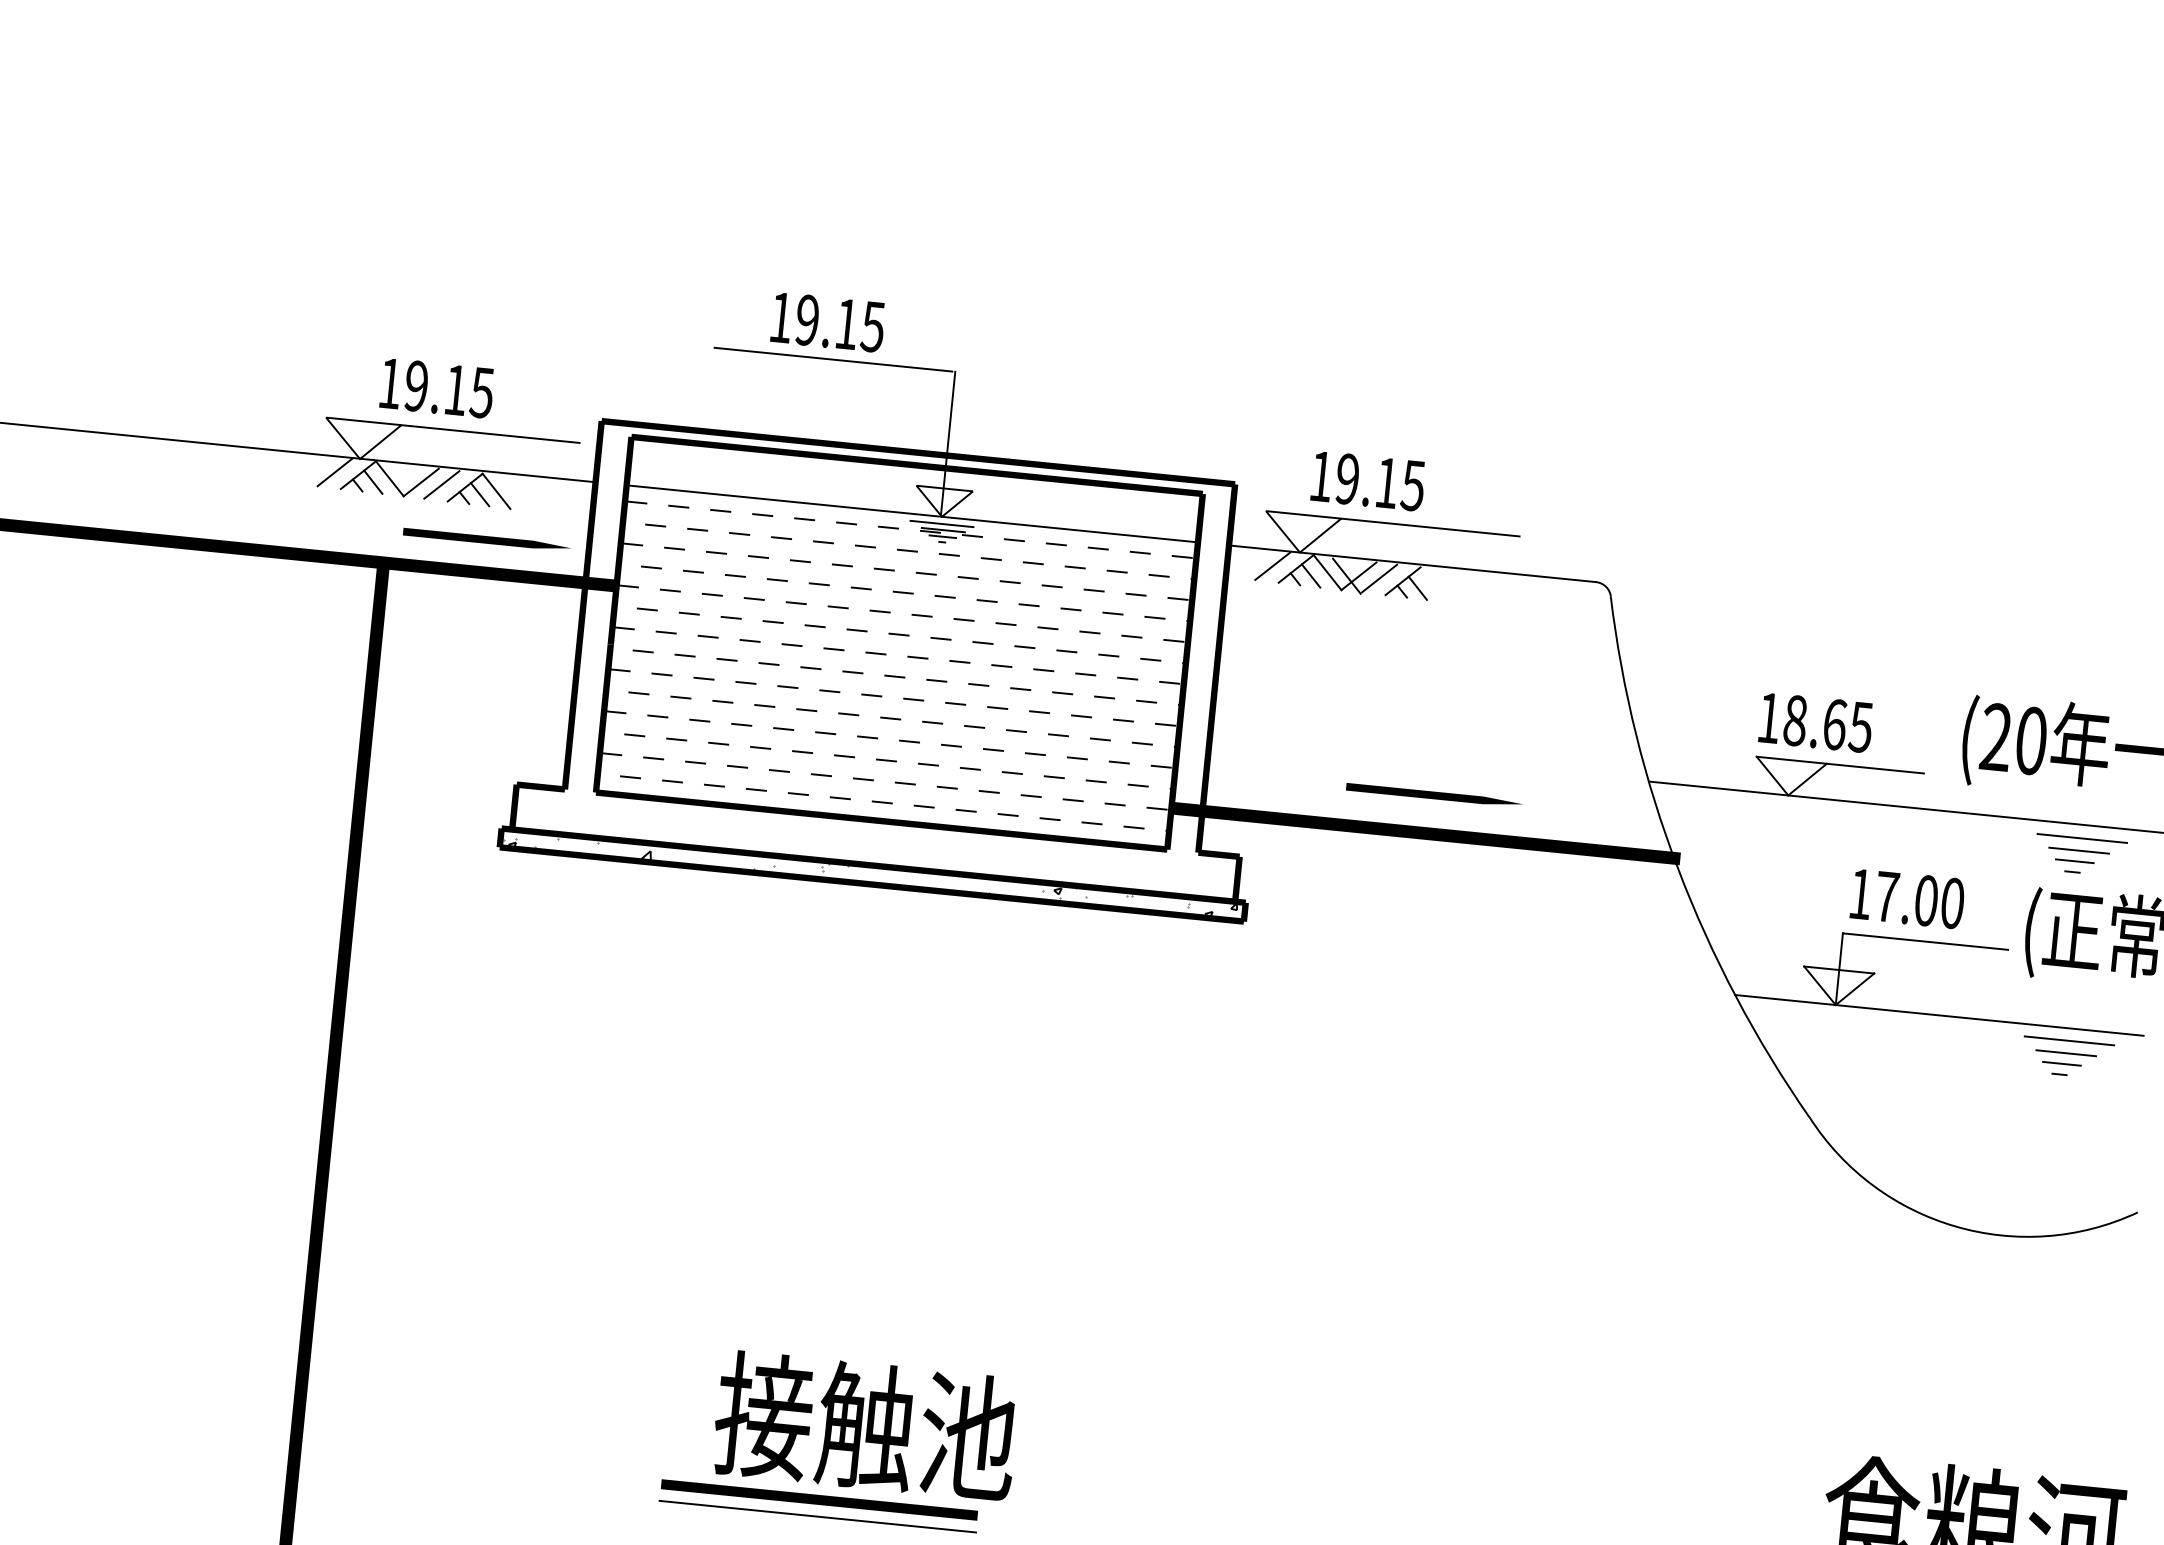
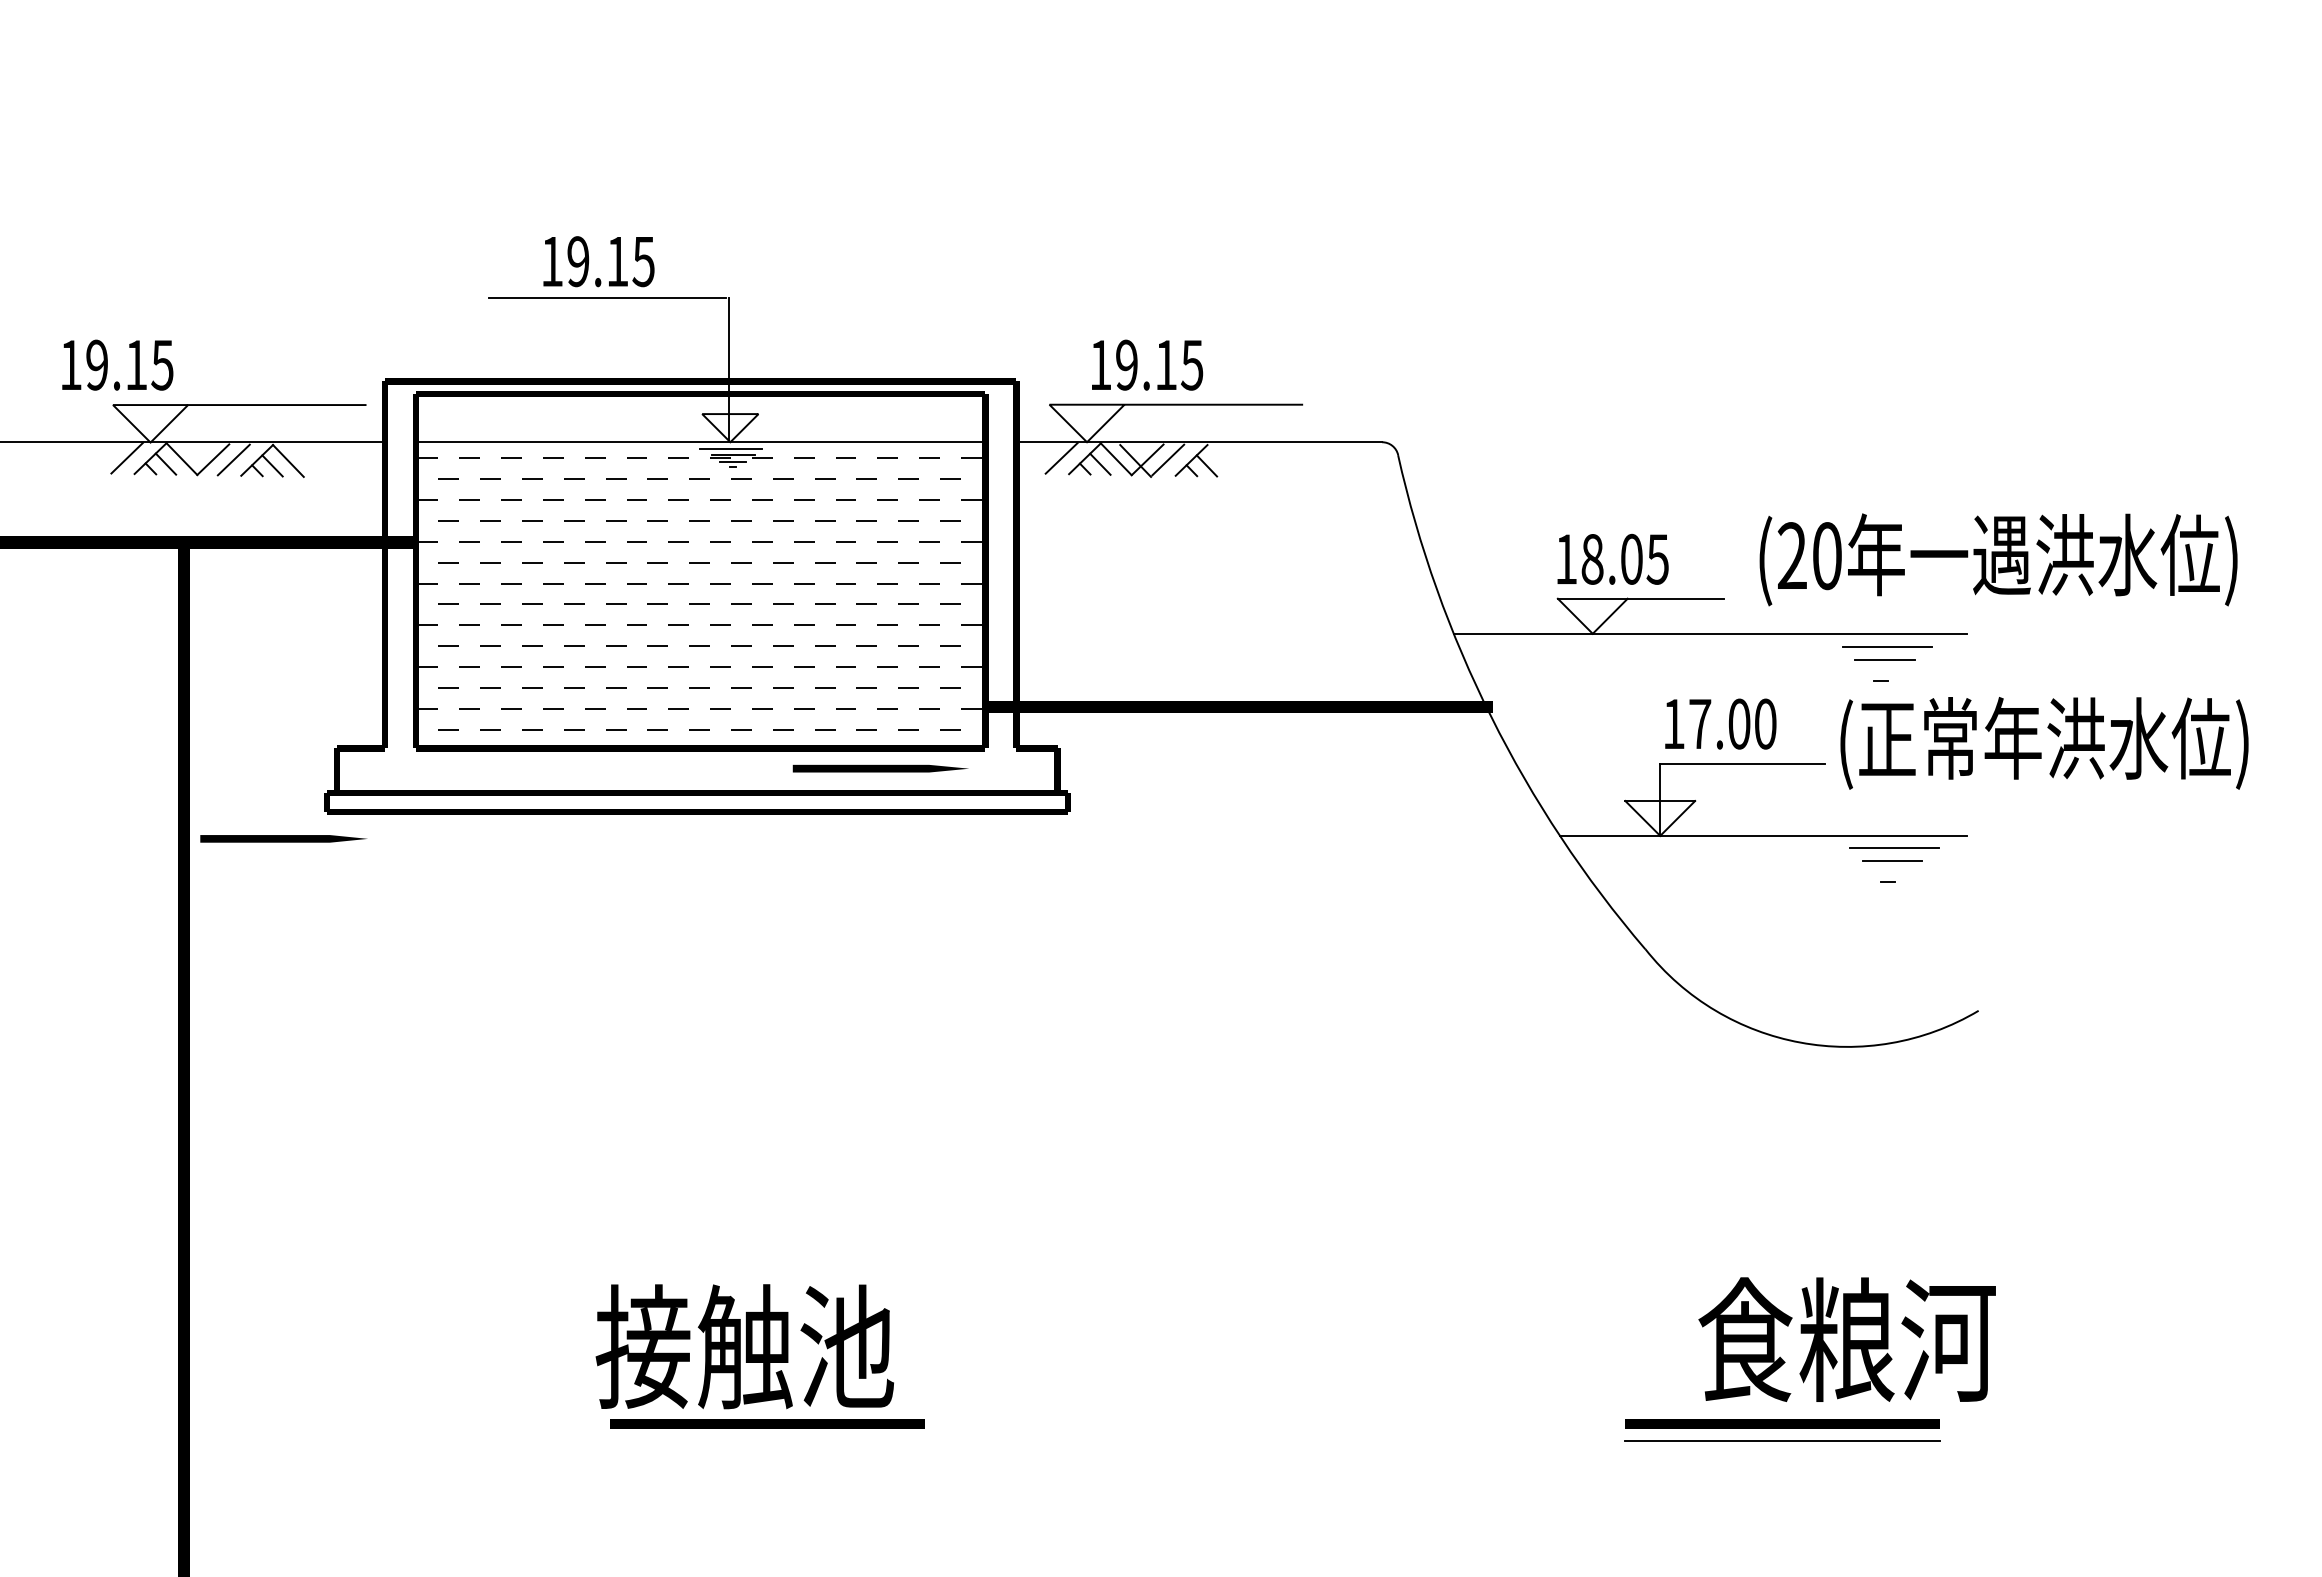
text: (437, 387) -> (117, 364), moved
line: (486, 539) -> (283, 838), moved
text: (1834, 723) -> (1631, 558), 18.65 -> 18.05
line: (1434, 795) -> (880, 768), moved
line: (2074, 861) -> (1881, 670), removed
hatch: (874, 875) -> (699, 802), removed
line: (2061, 1063) -> (1888, 871), removed
line: (819, 1499) -> (767, 1423), moved
line: (817, 1516) -> (706, 1440), removed

